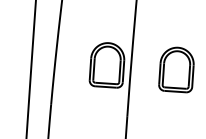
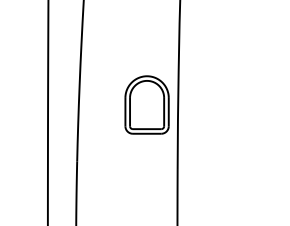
part: (176, 69) -> (237, 104), removed

